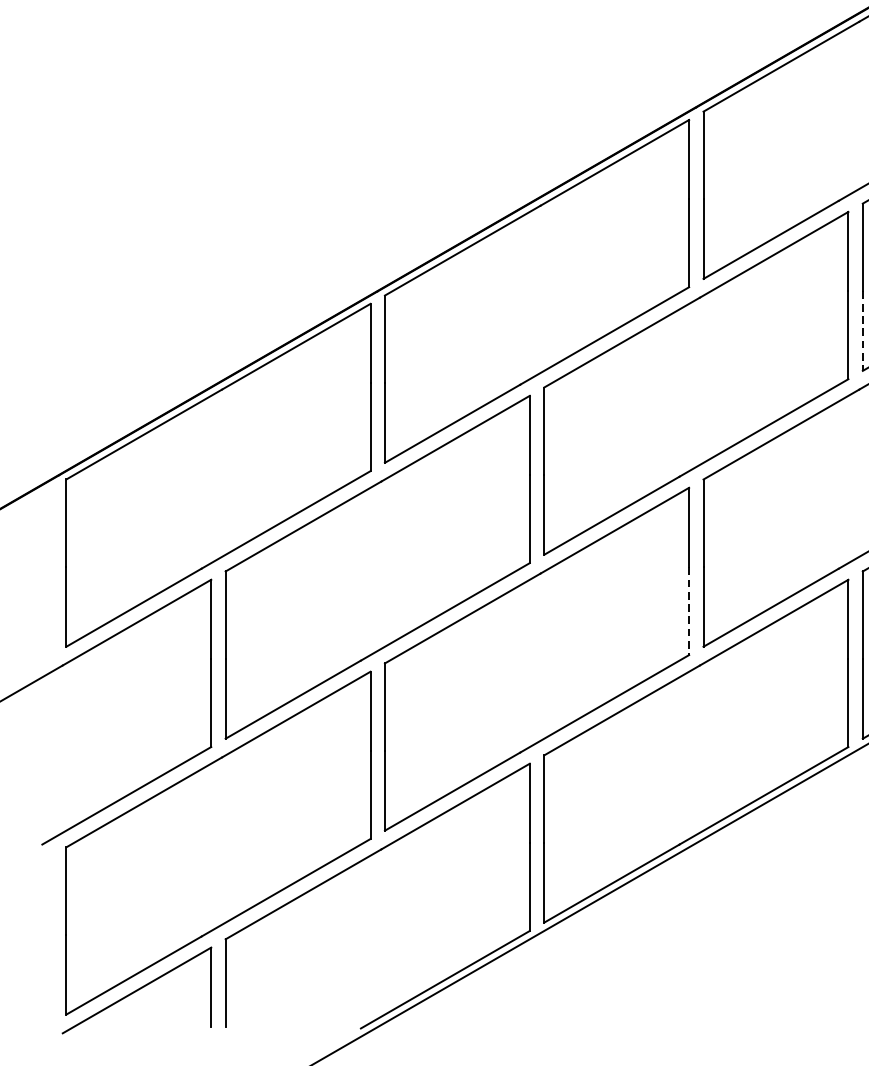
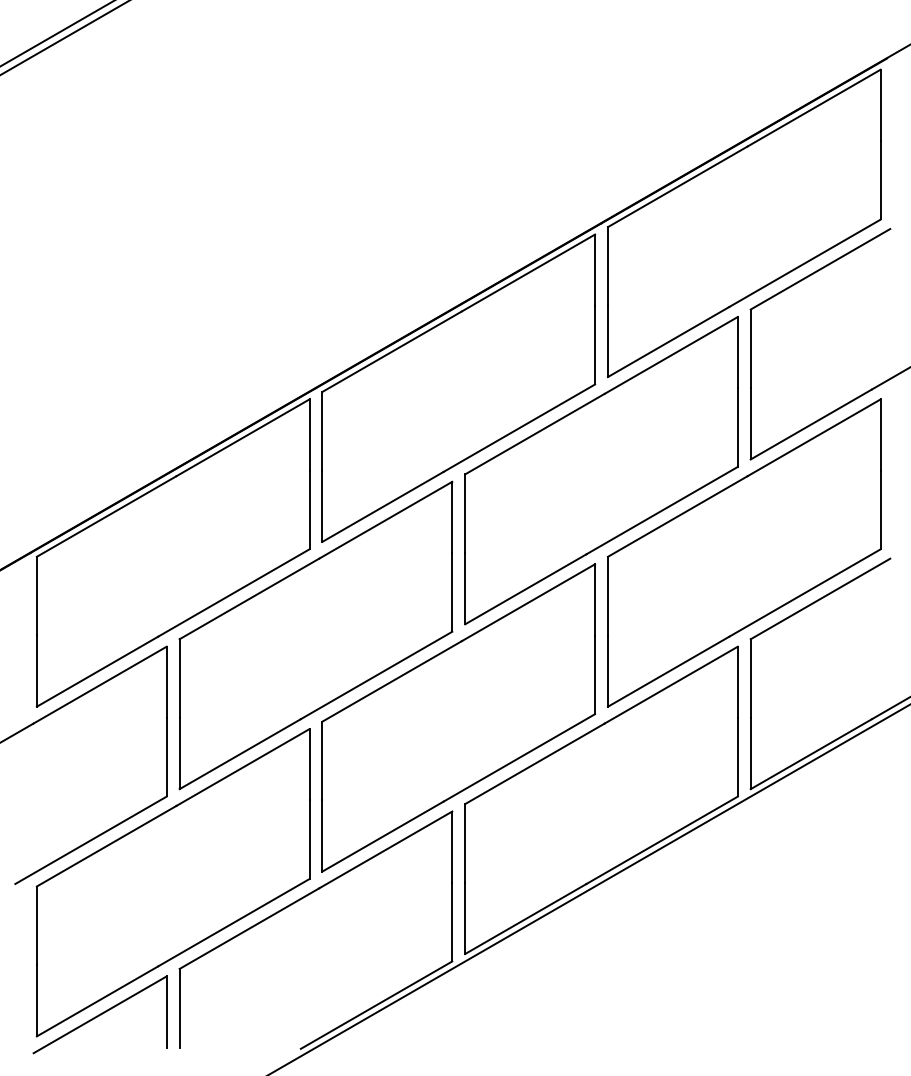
line: (862, 330) -> (750, 423), dashed -> solid
line: (689, 611) -> (595, 675), dashed -> solid

